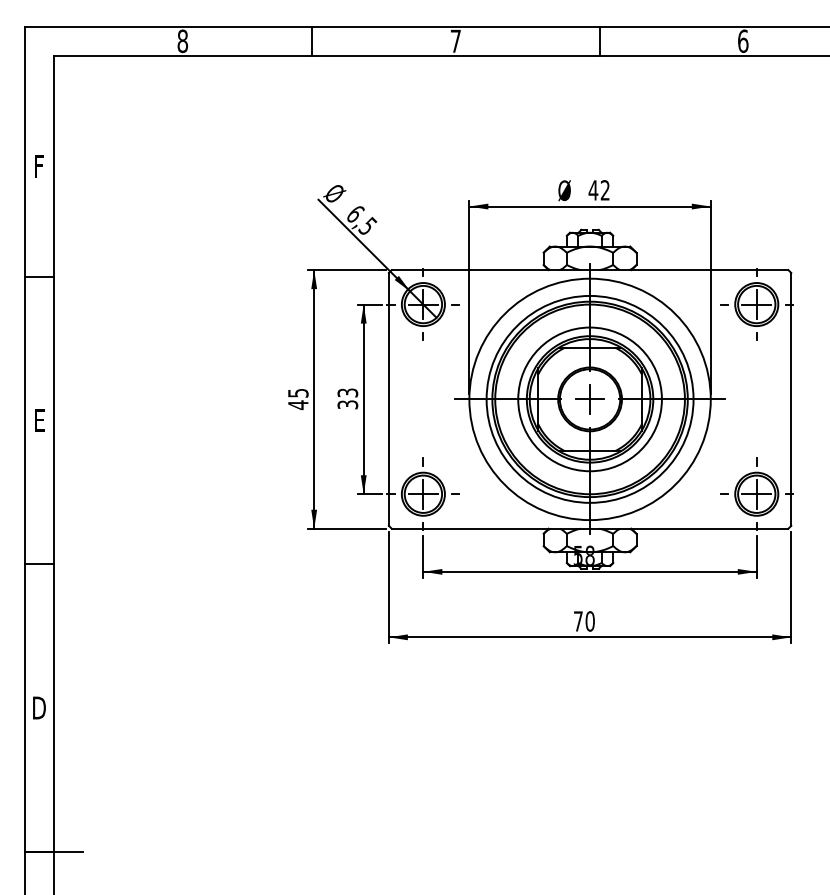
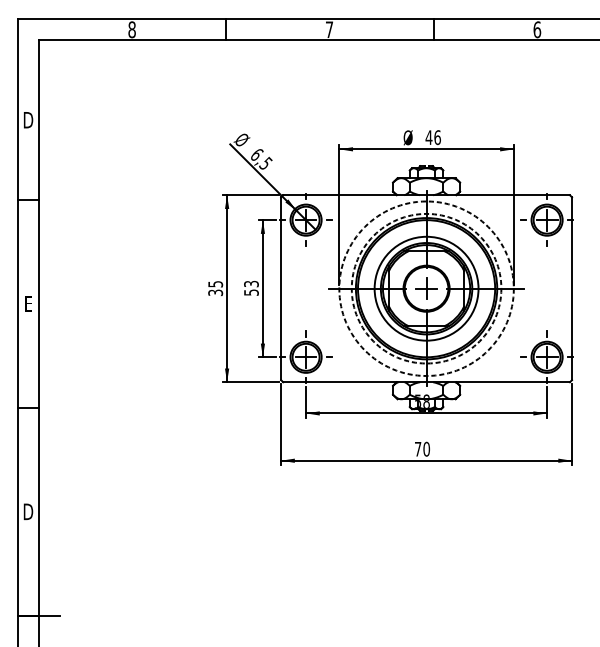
text: (39, 165) -> (28, 119), F -> D
text: (605, 190) -> (437, 137), 42 -> 46
circle: (589, 398) -> (426, 288), solid -> dashed
circle: (589, 399) -> (426, 288), solid -> dashed
text: (347, 404) -> (251, 292), 33 -> 53
text: (298, 405) -> (215, 293), 45 -> 35

